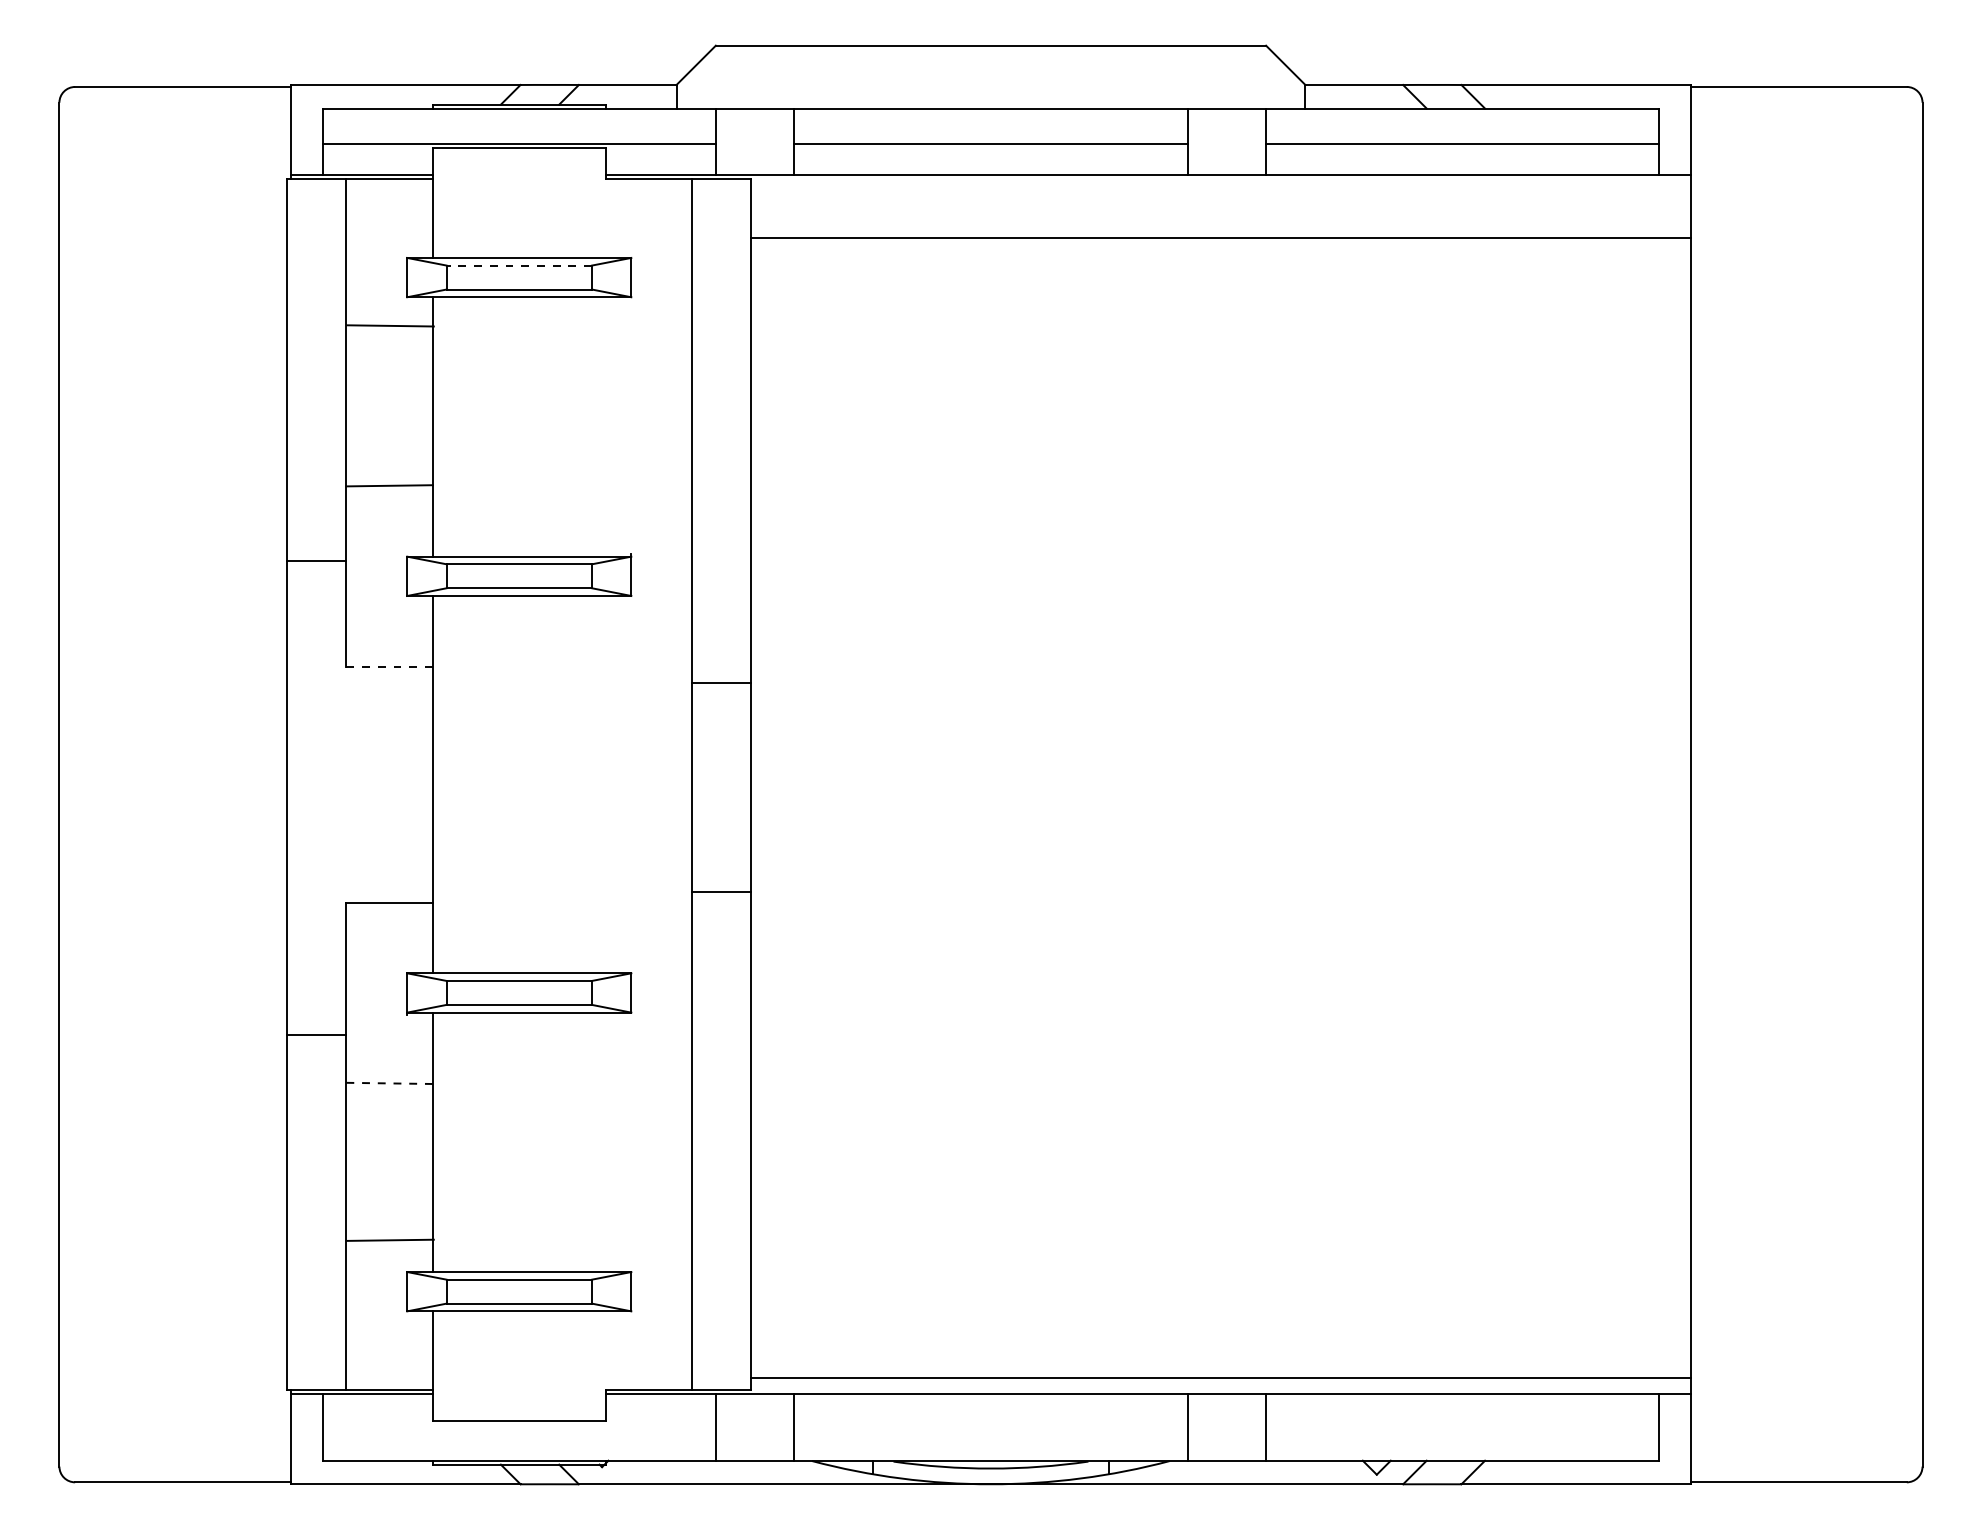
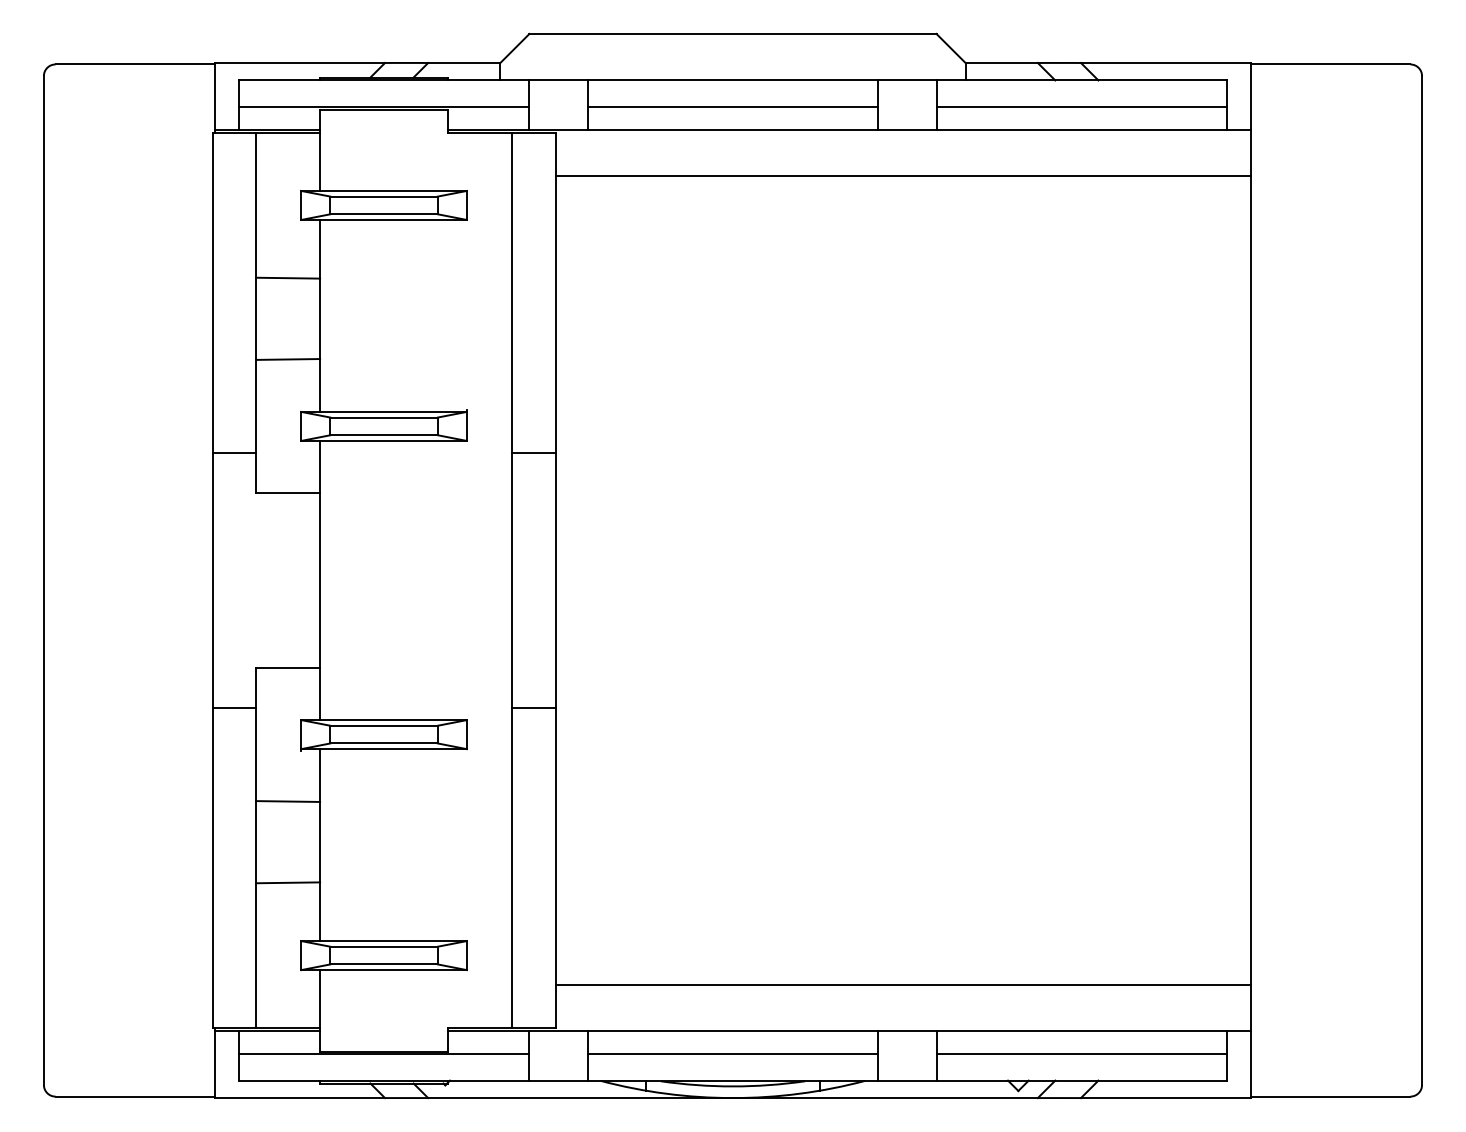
line: (519, 265) -> (384, 196), dashed -> solid
line: (390, 325) -> (288, 277), moved
line: (316, 560) -> (234, 452), moved
line: (390, 666) -> (288, 493), dashed -> solid
line: (721, 682) -> (533, 452), moved
line: (721, 891) -> (533, 708), moved
line: (316, 1034) -> (234, 708), moved
line: (389, 1083) -> (288, 801), dashed -> solid
line: (390, 1239) -> (288, 882), moved
line: (1220, 1378) -> (902, 985), moved
line: (518, 1425) -> (383, 1054), added
line: (990, 1425) -> (732, 1054), added
line: (1462, 1425) -> (1081, 1054), added

